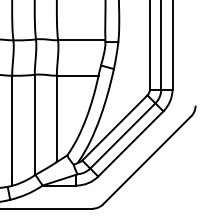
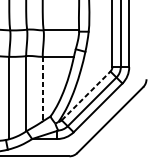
line: (56, 119) -> (42, 89), solid -> dashed
line: (115, 127) -> (86, 95), solid -> dashed

